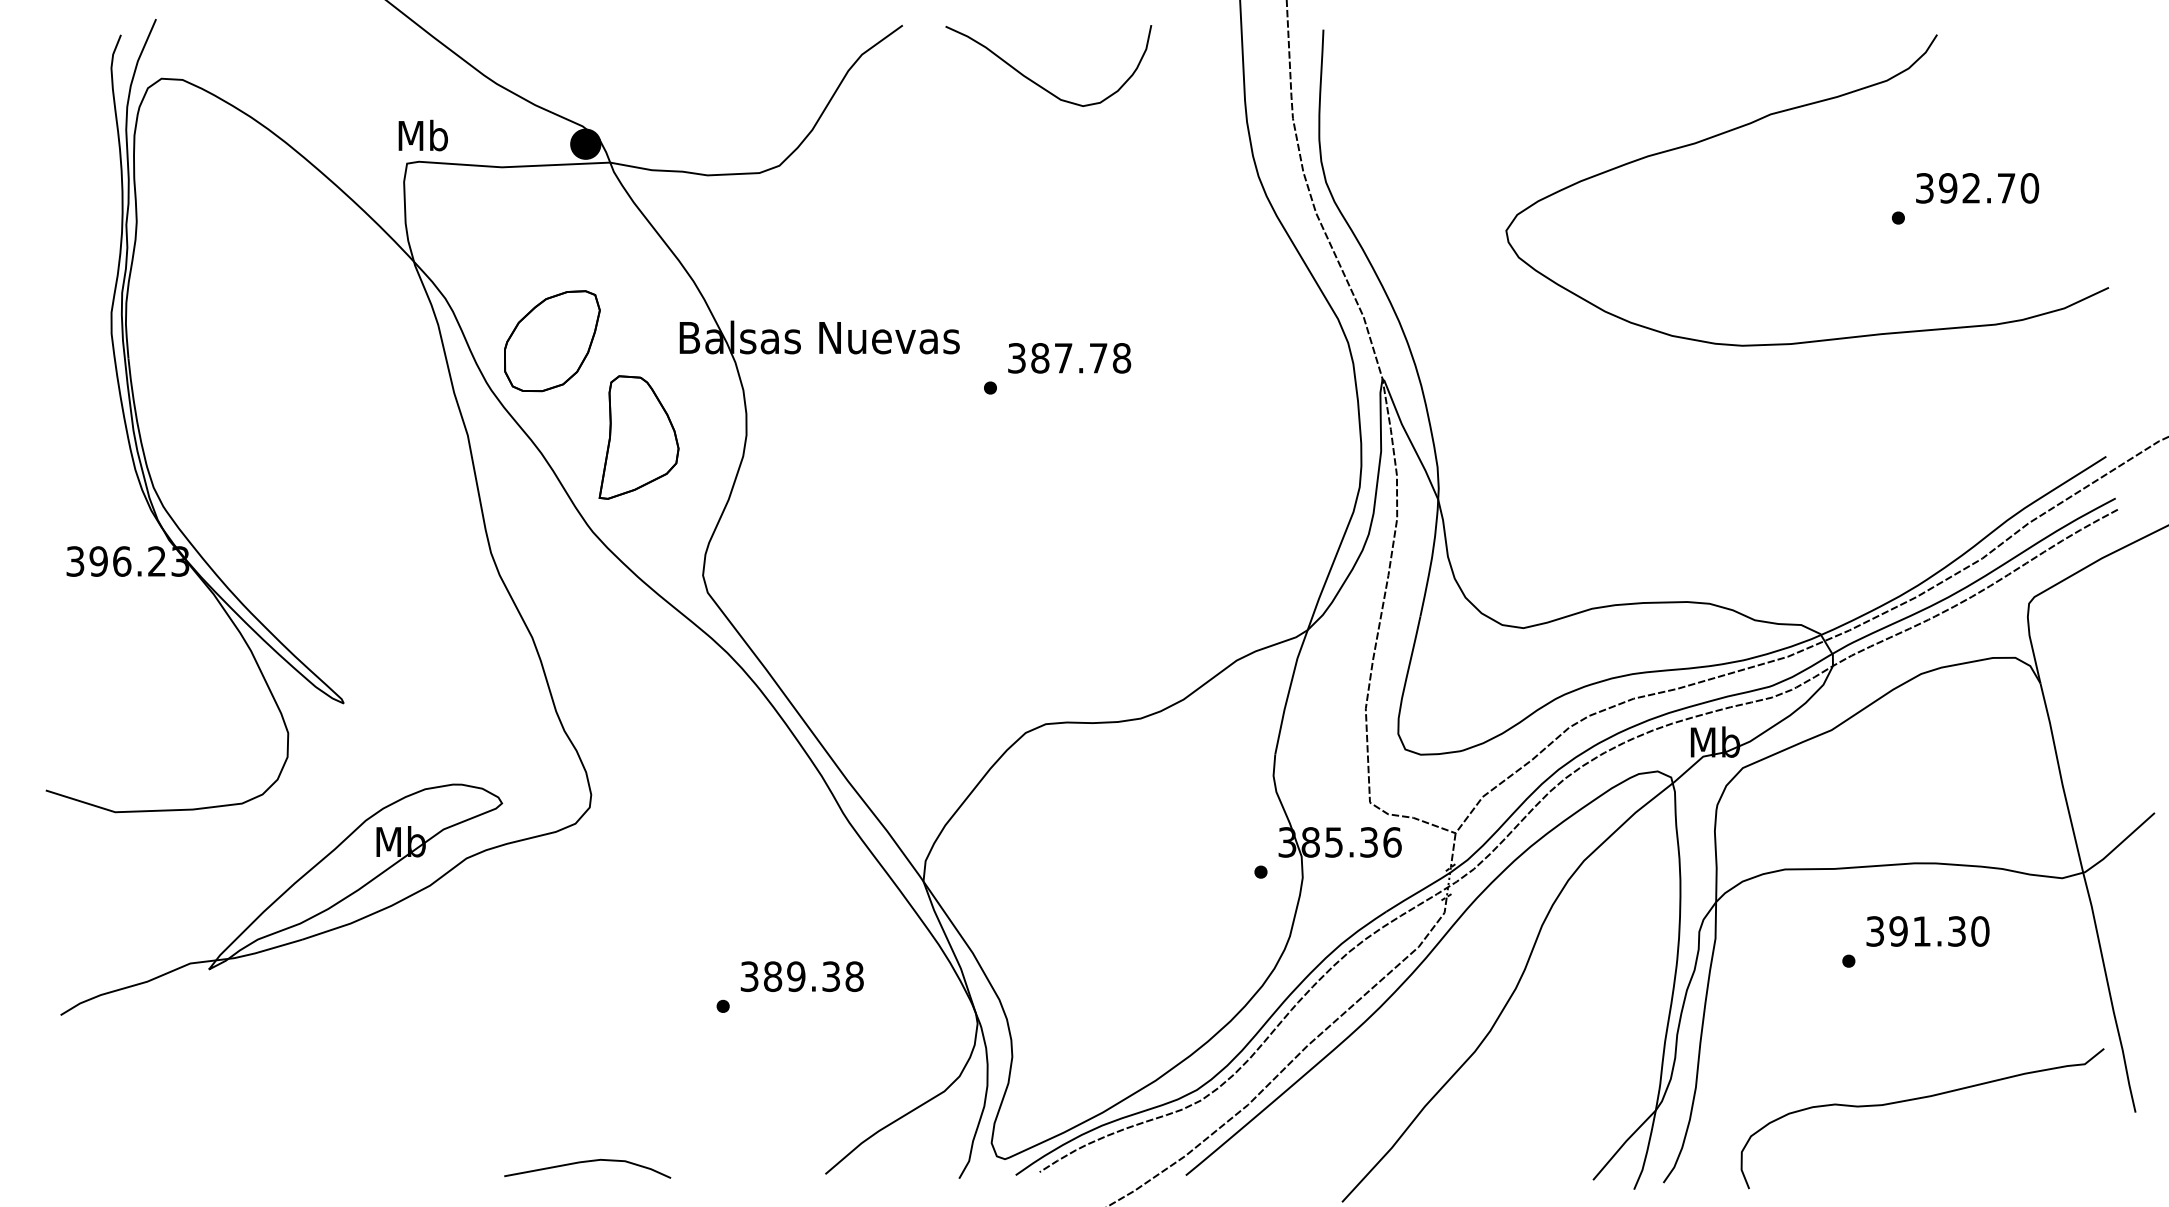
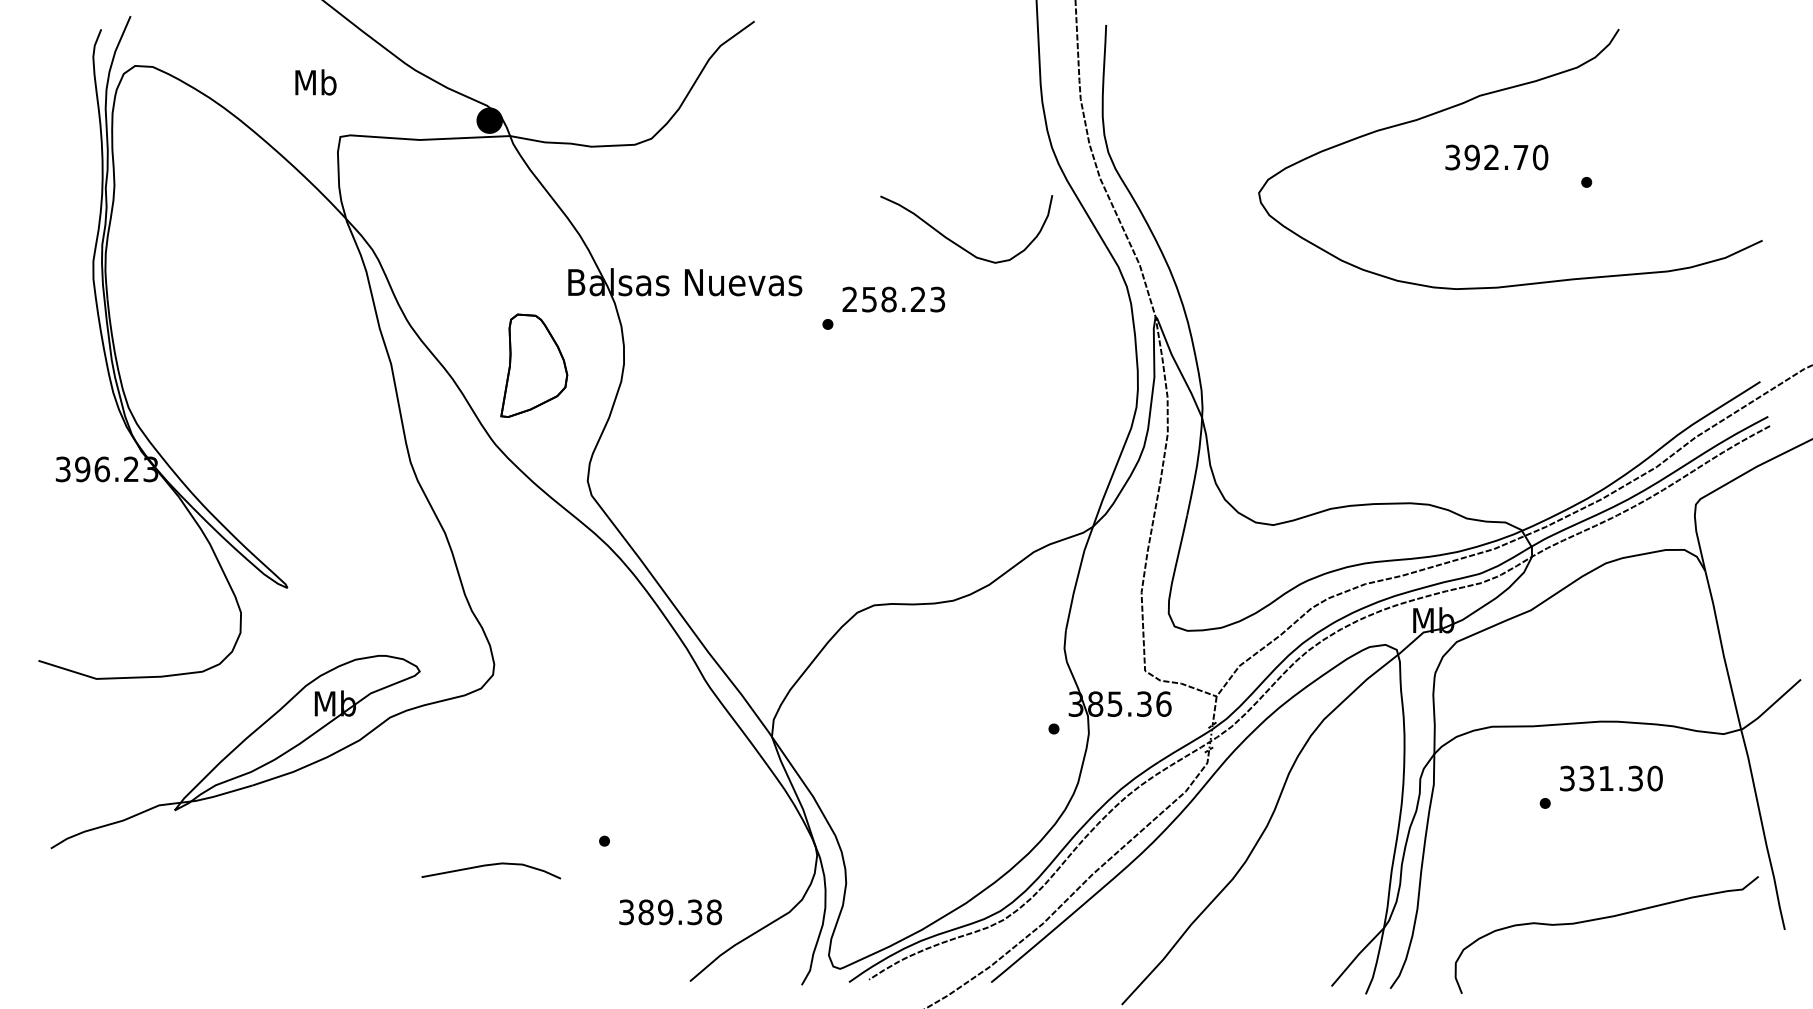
curve: (1039, 84) -> (958, 244), moved
text: (422, 135) -> (315, 82), moved
text: (1977, 188) -> (1496, 157), moved
part: (552, 340) -> (461, 284), removed
text: (1068, 358) -> (893, 299), 387.78 -> 258.23
text: (1898, 931) -> (1586, 778), 391.30 -> 331.30
text: (802, 976) -> (670, 912), moved
curve: (586, 1162) -> (490, 865), moved

